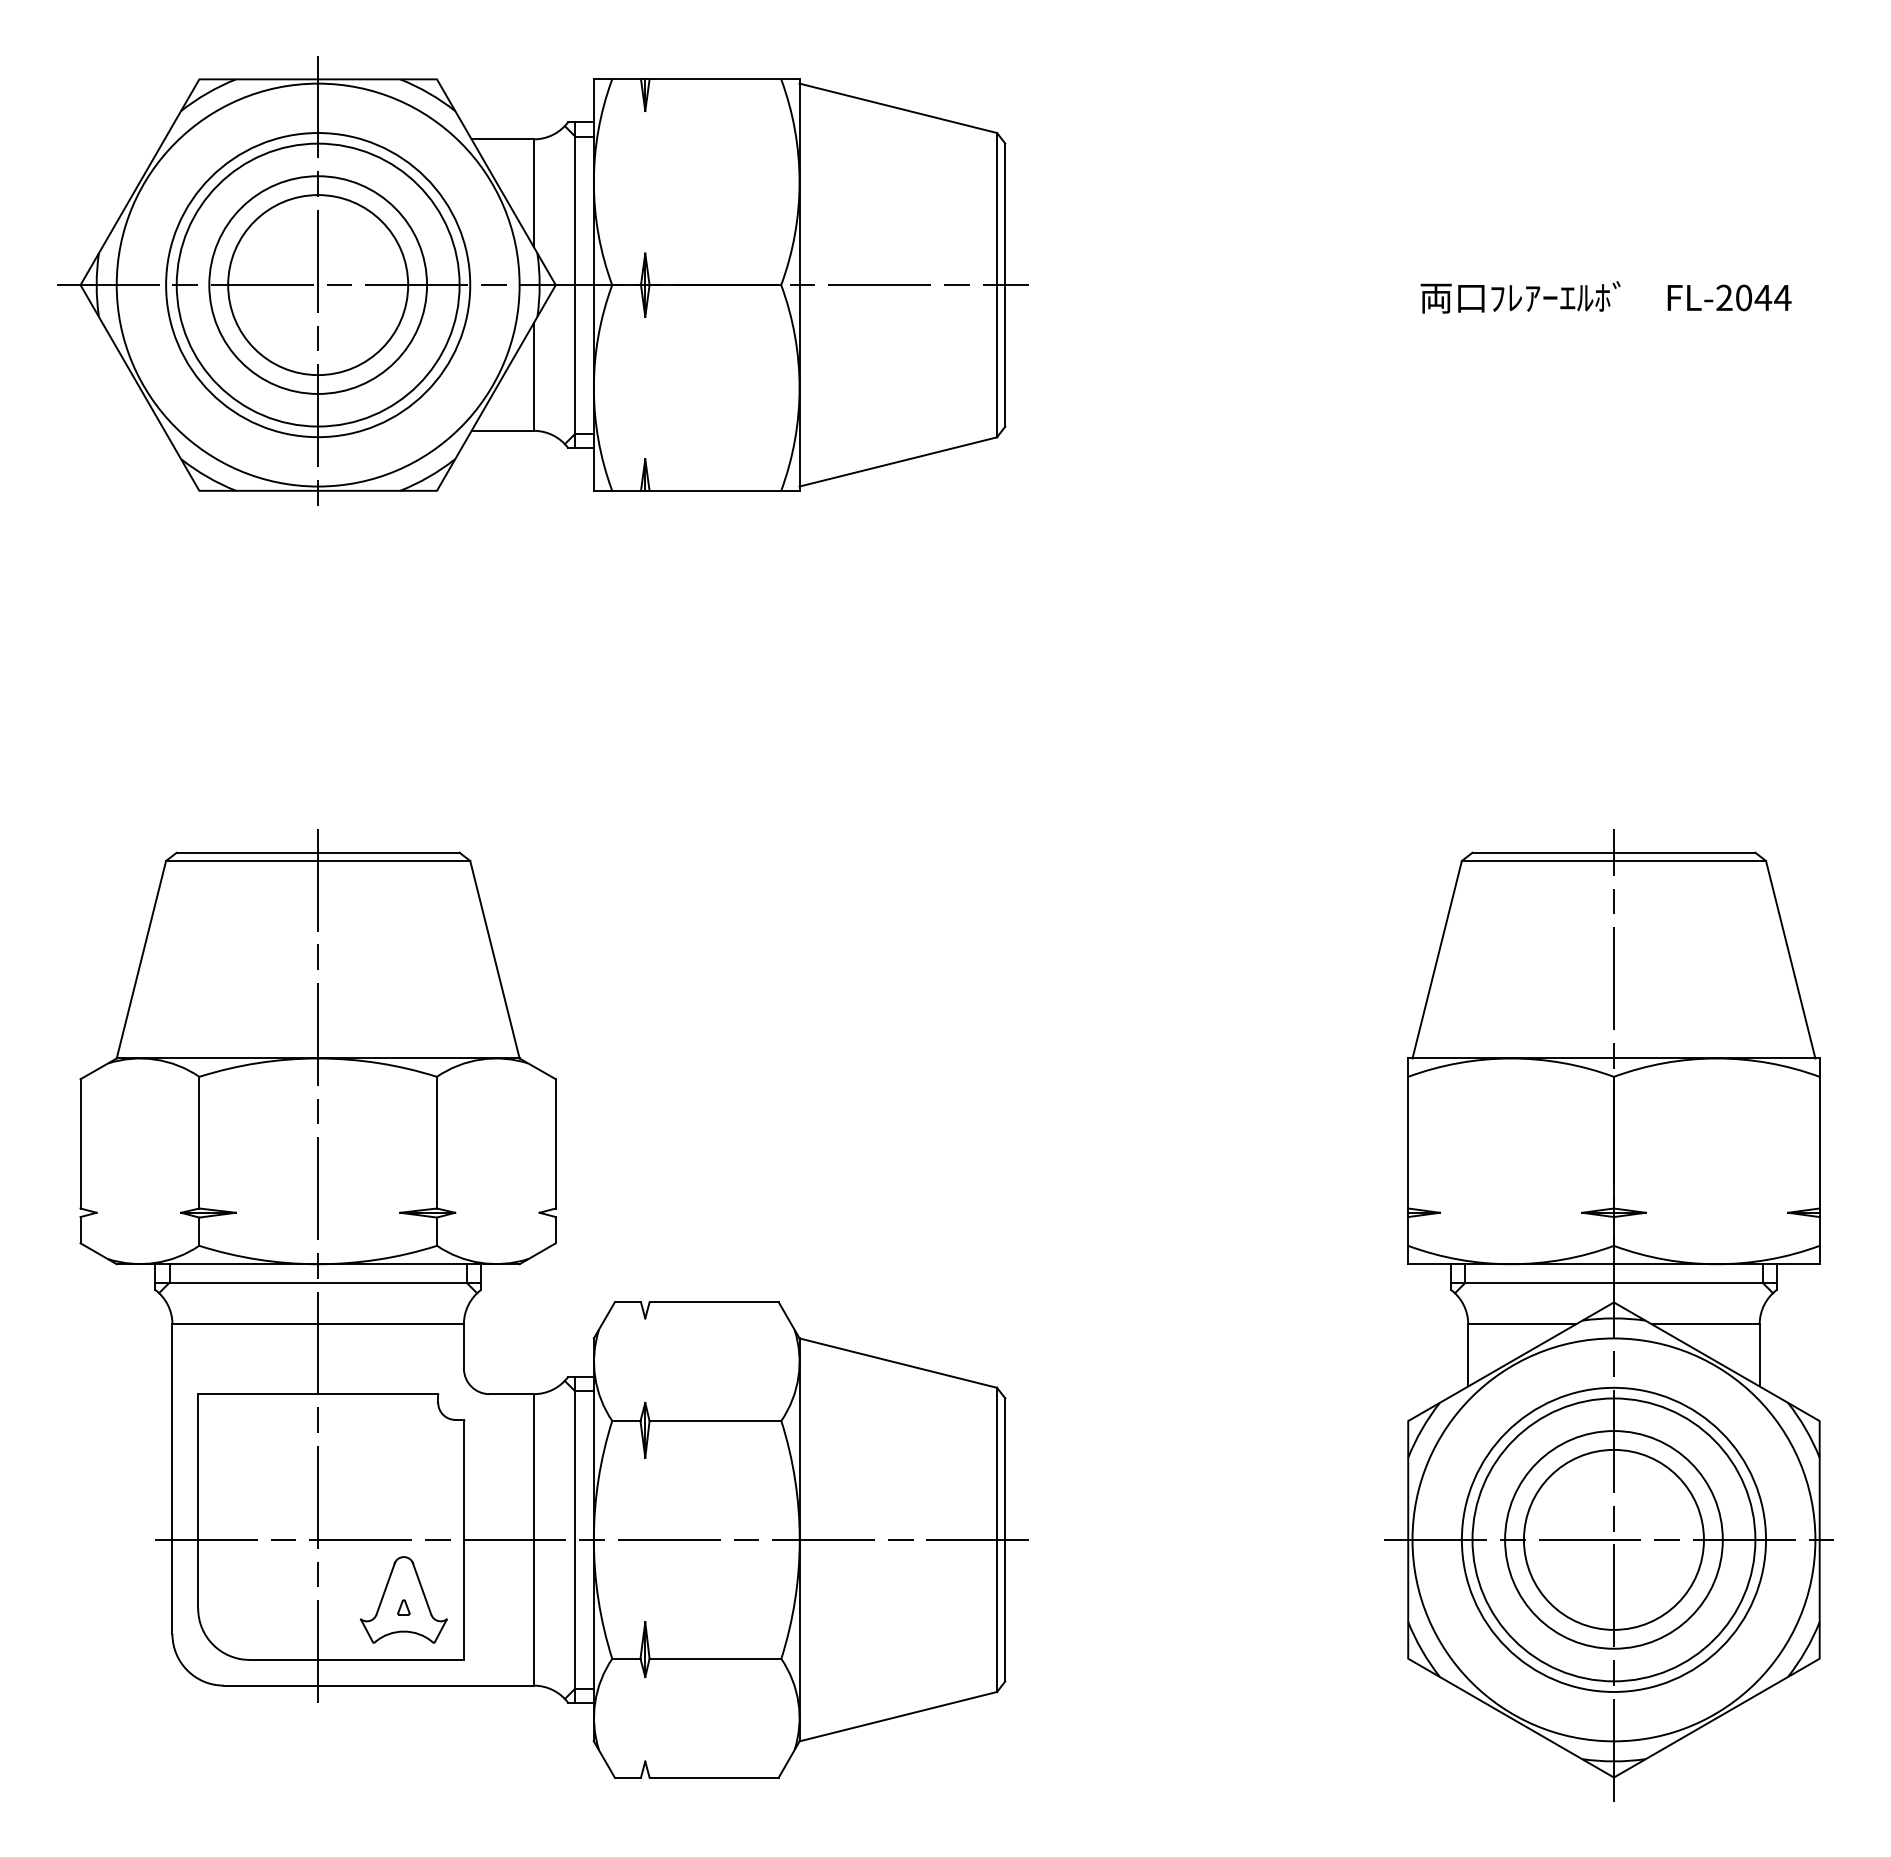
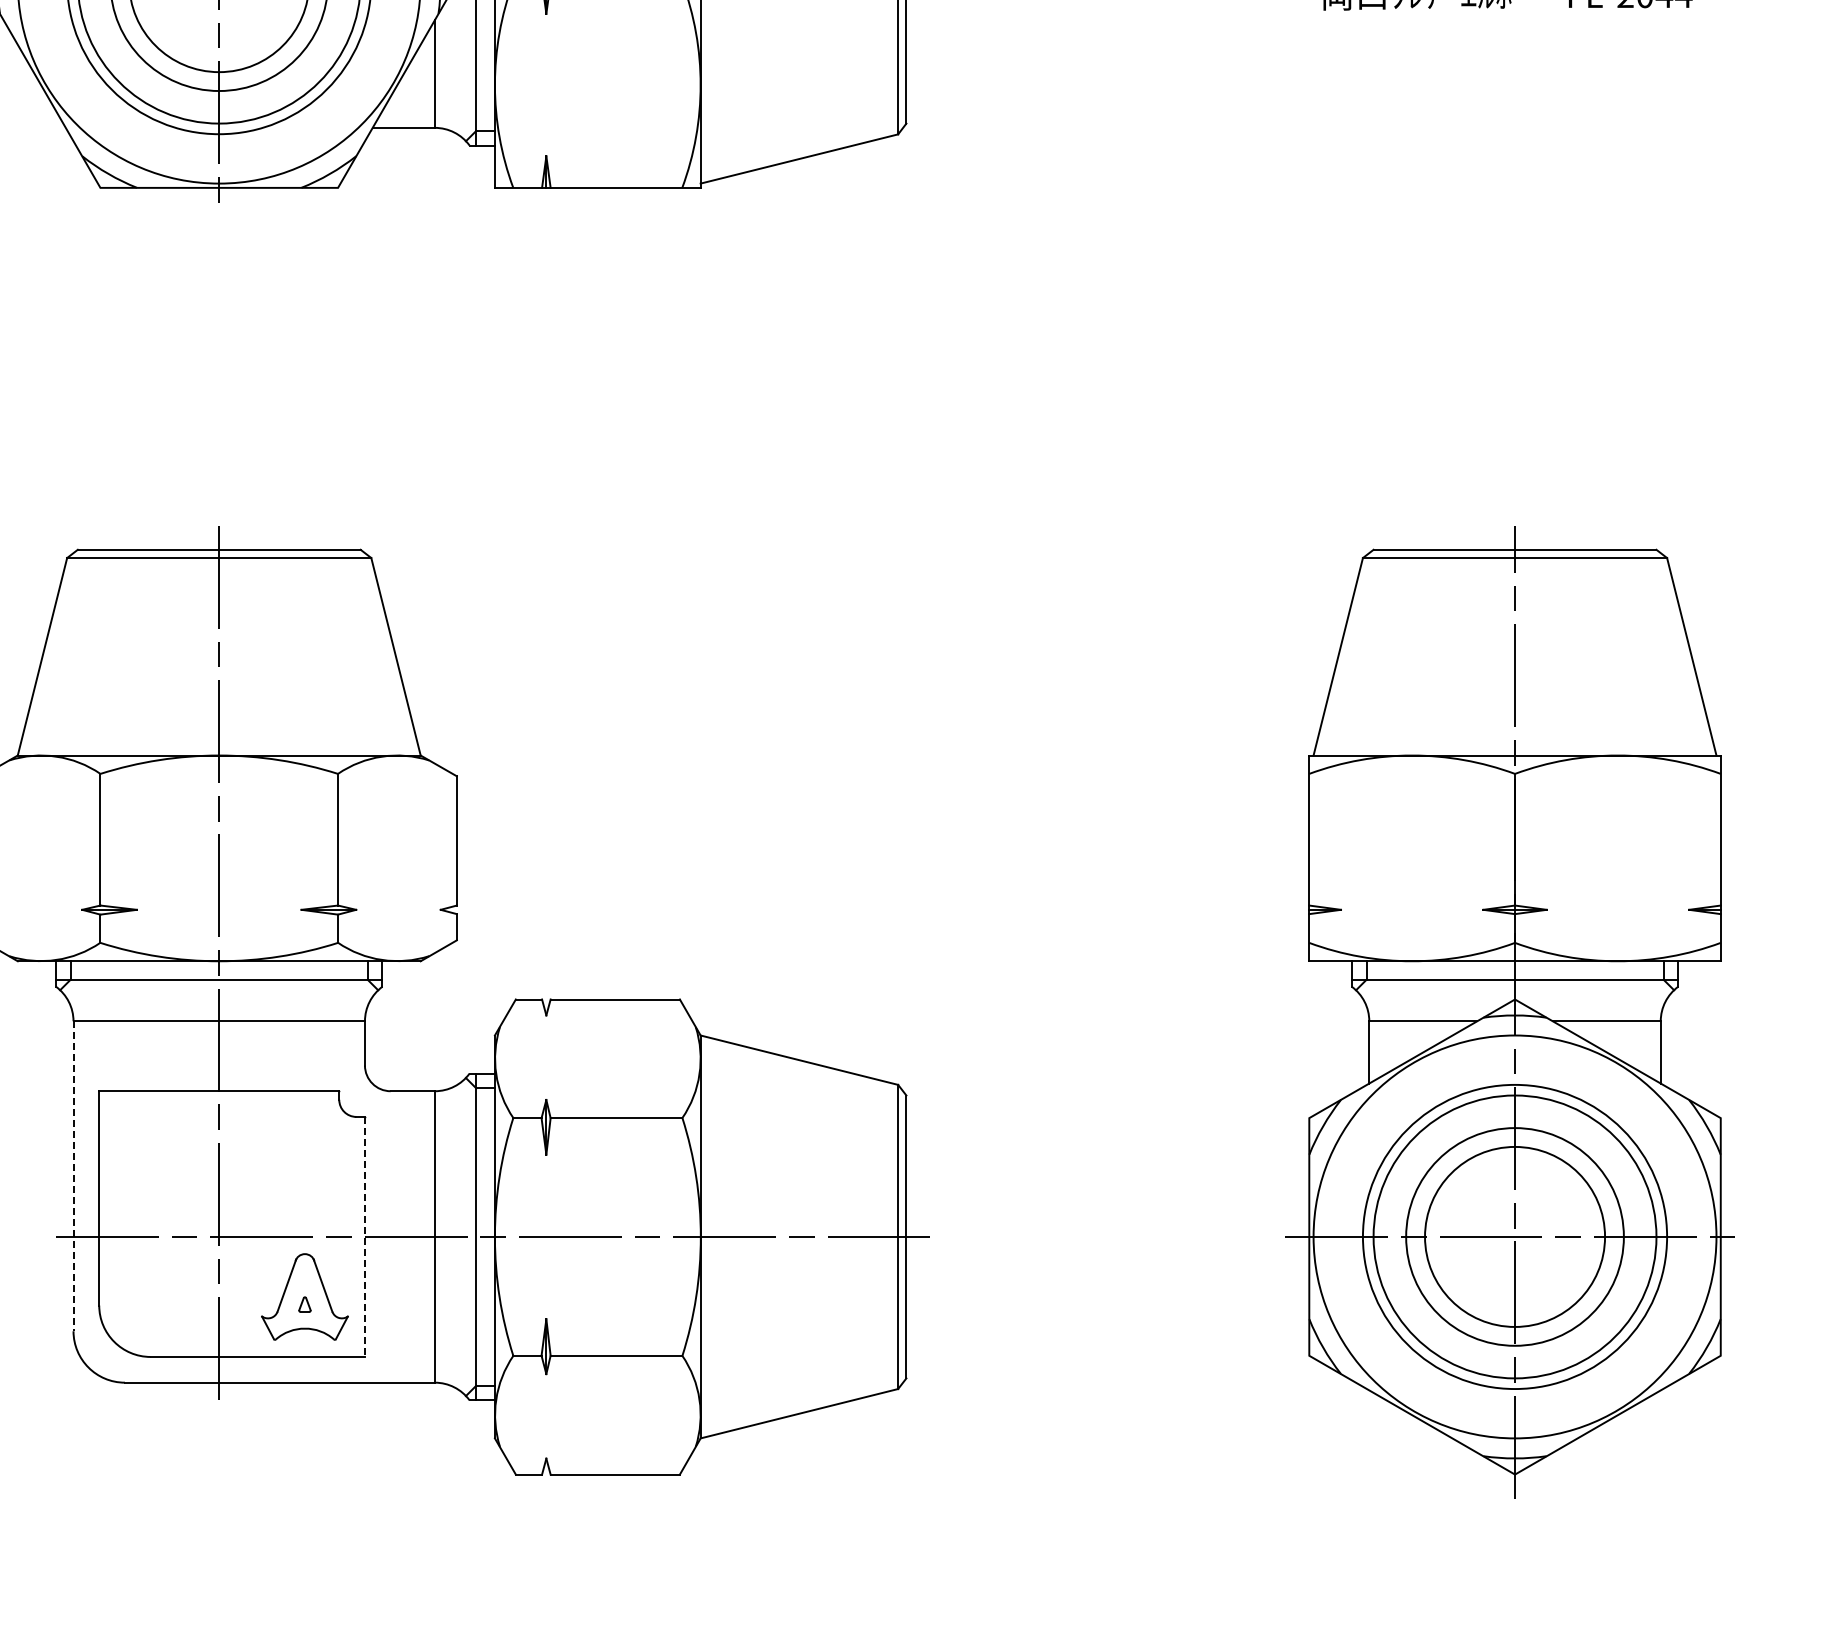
line: (172, 1479) -> (73, 1176), solid -> dashed
line: (463, 1540) -> (364, 1237), solid -> dashed

